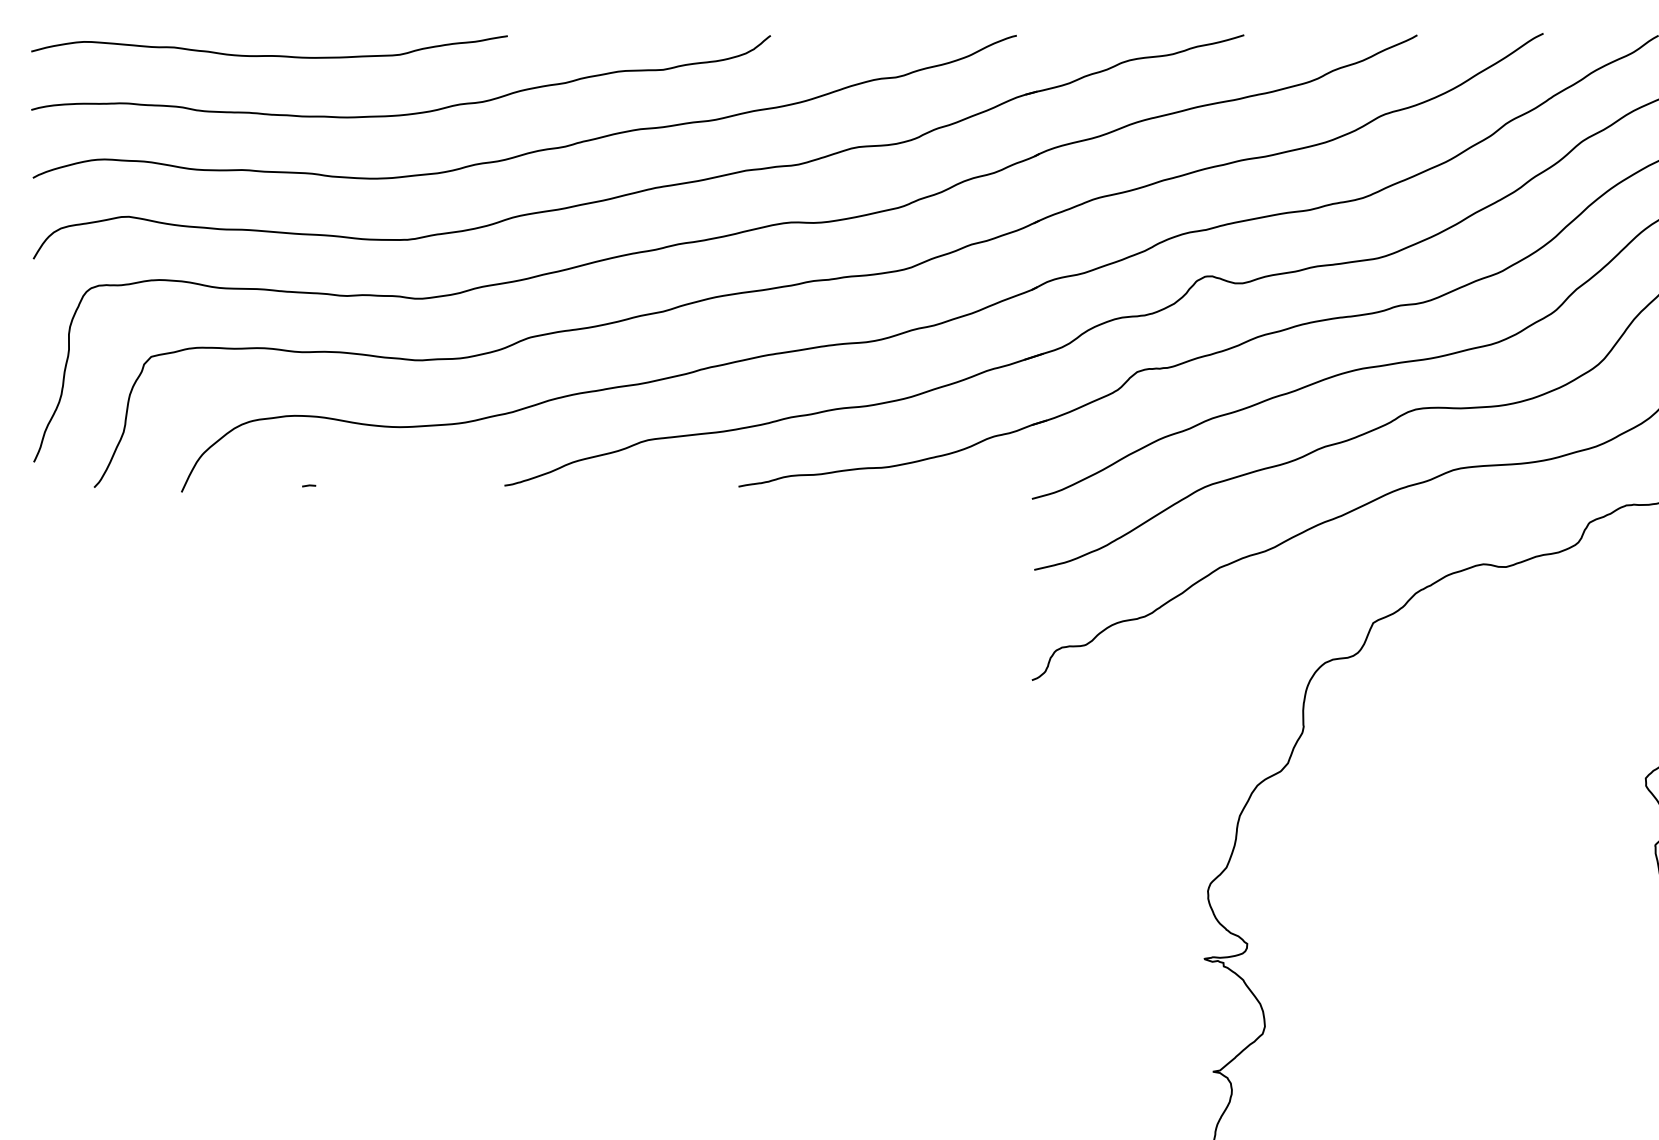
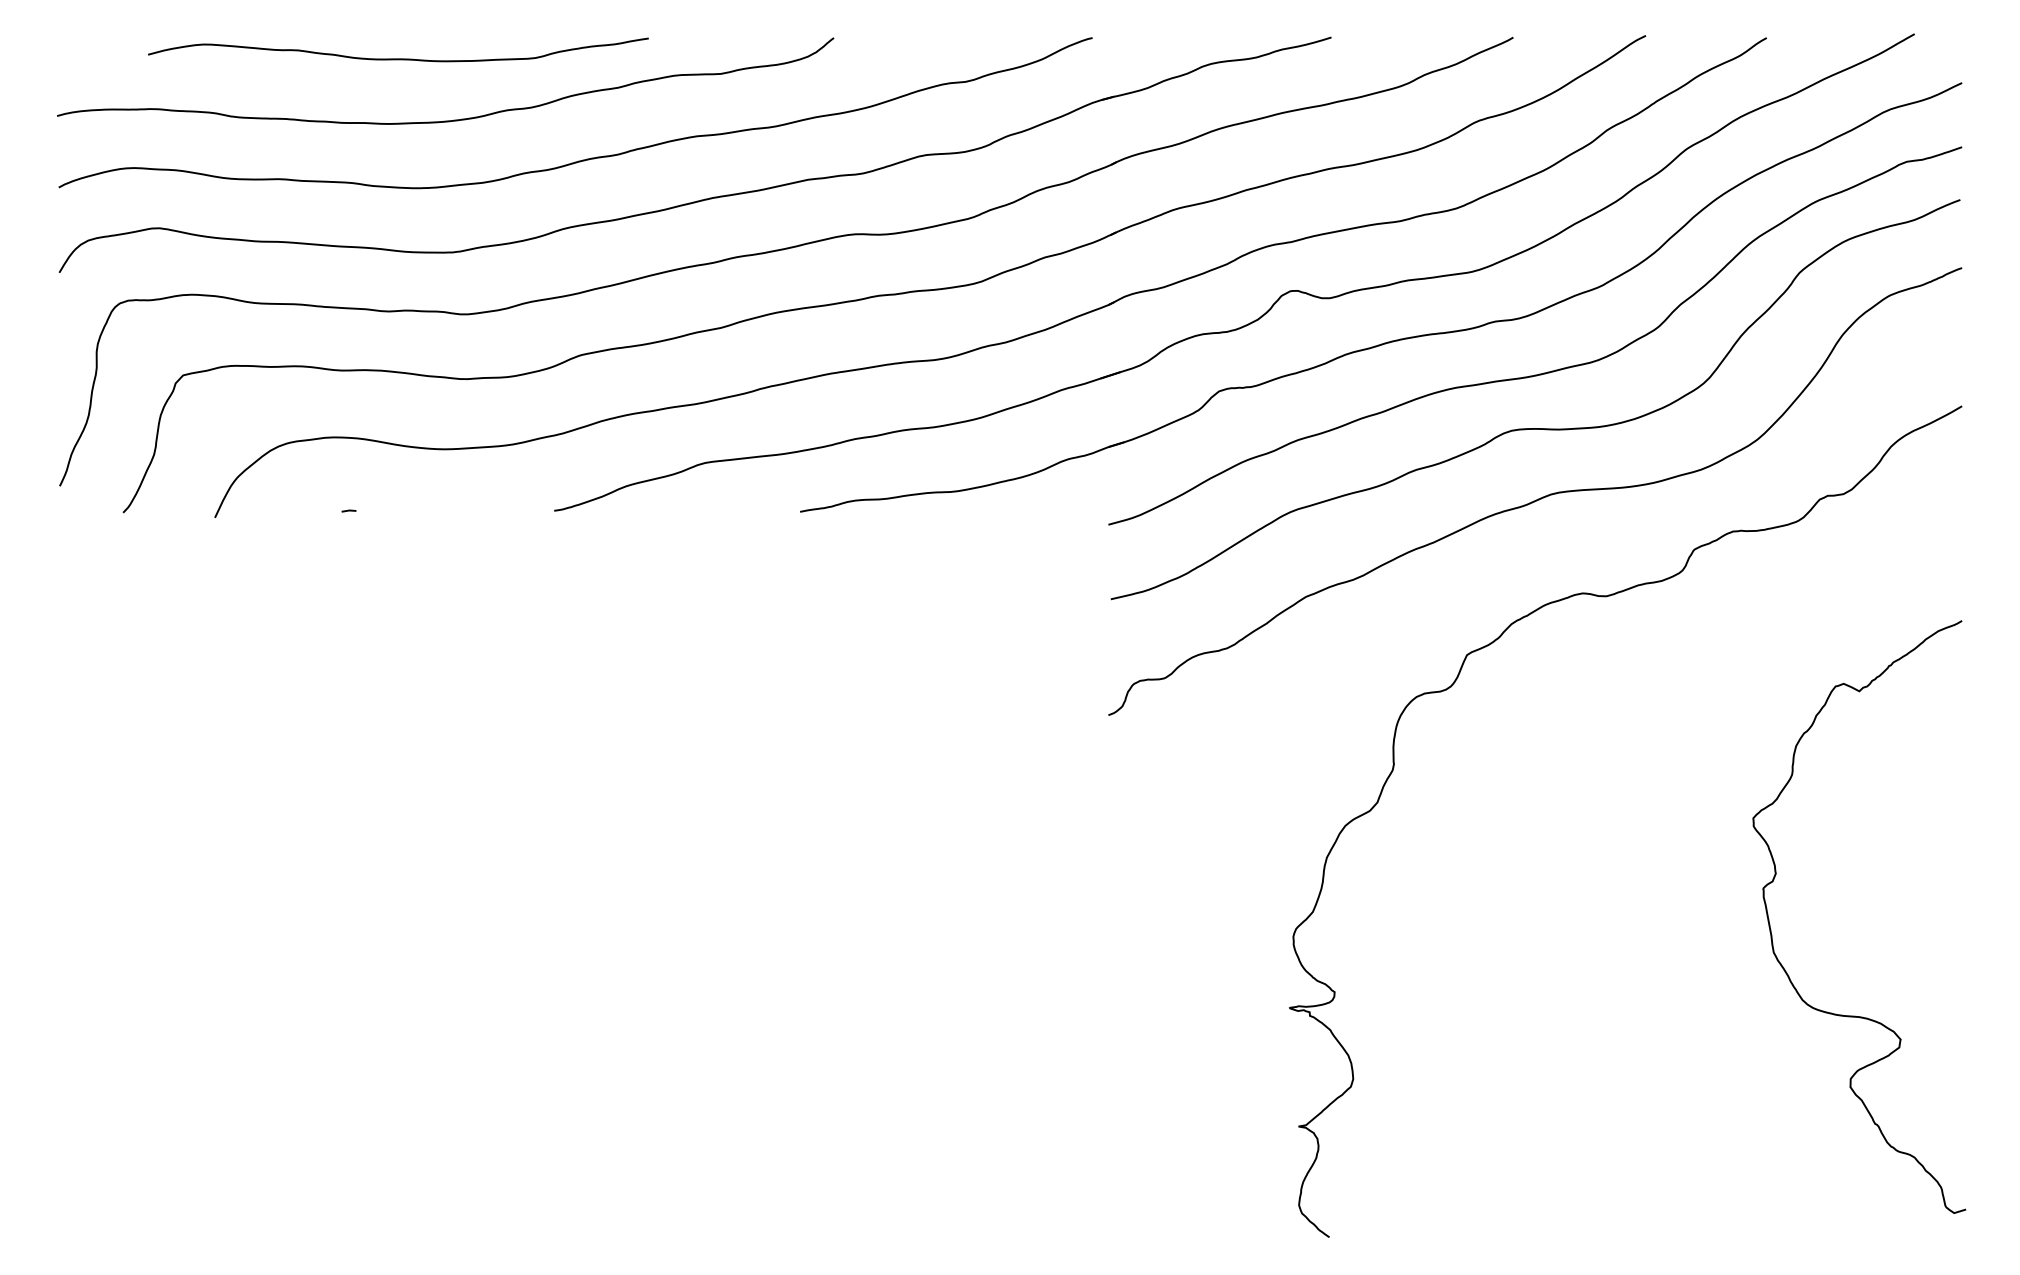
curve: (269, 55) -> (398, 58), moved

